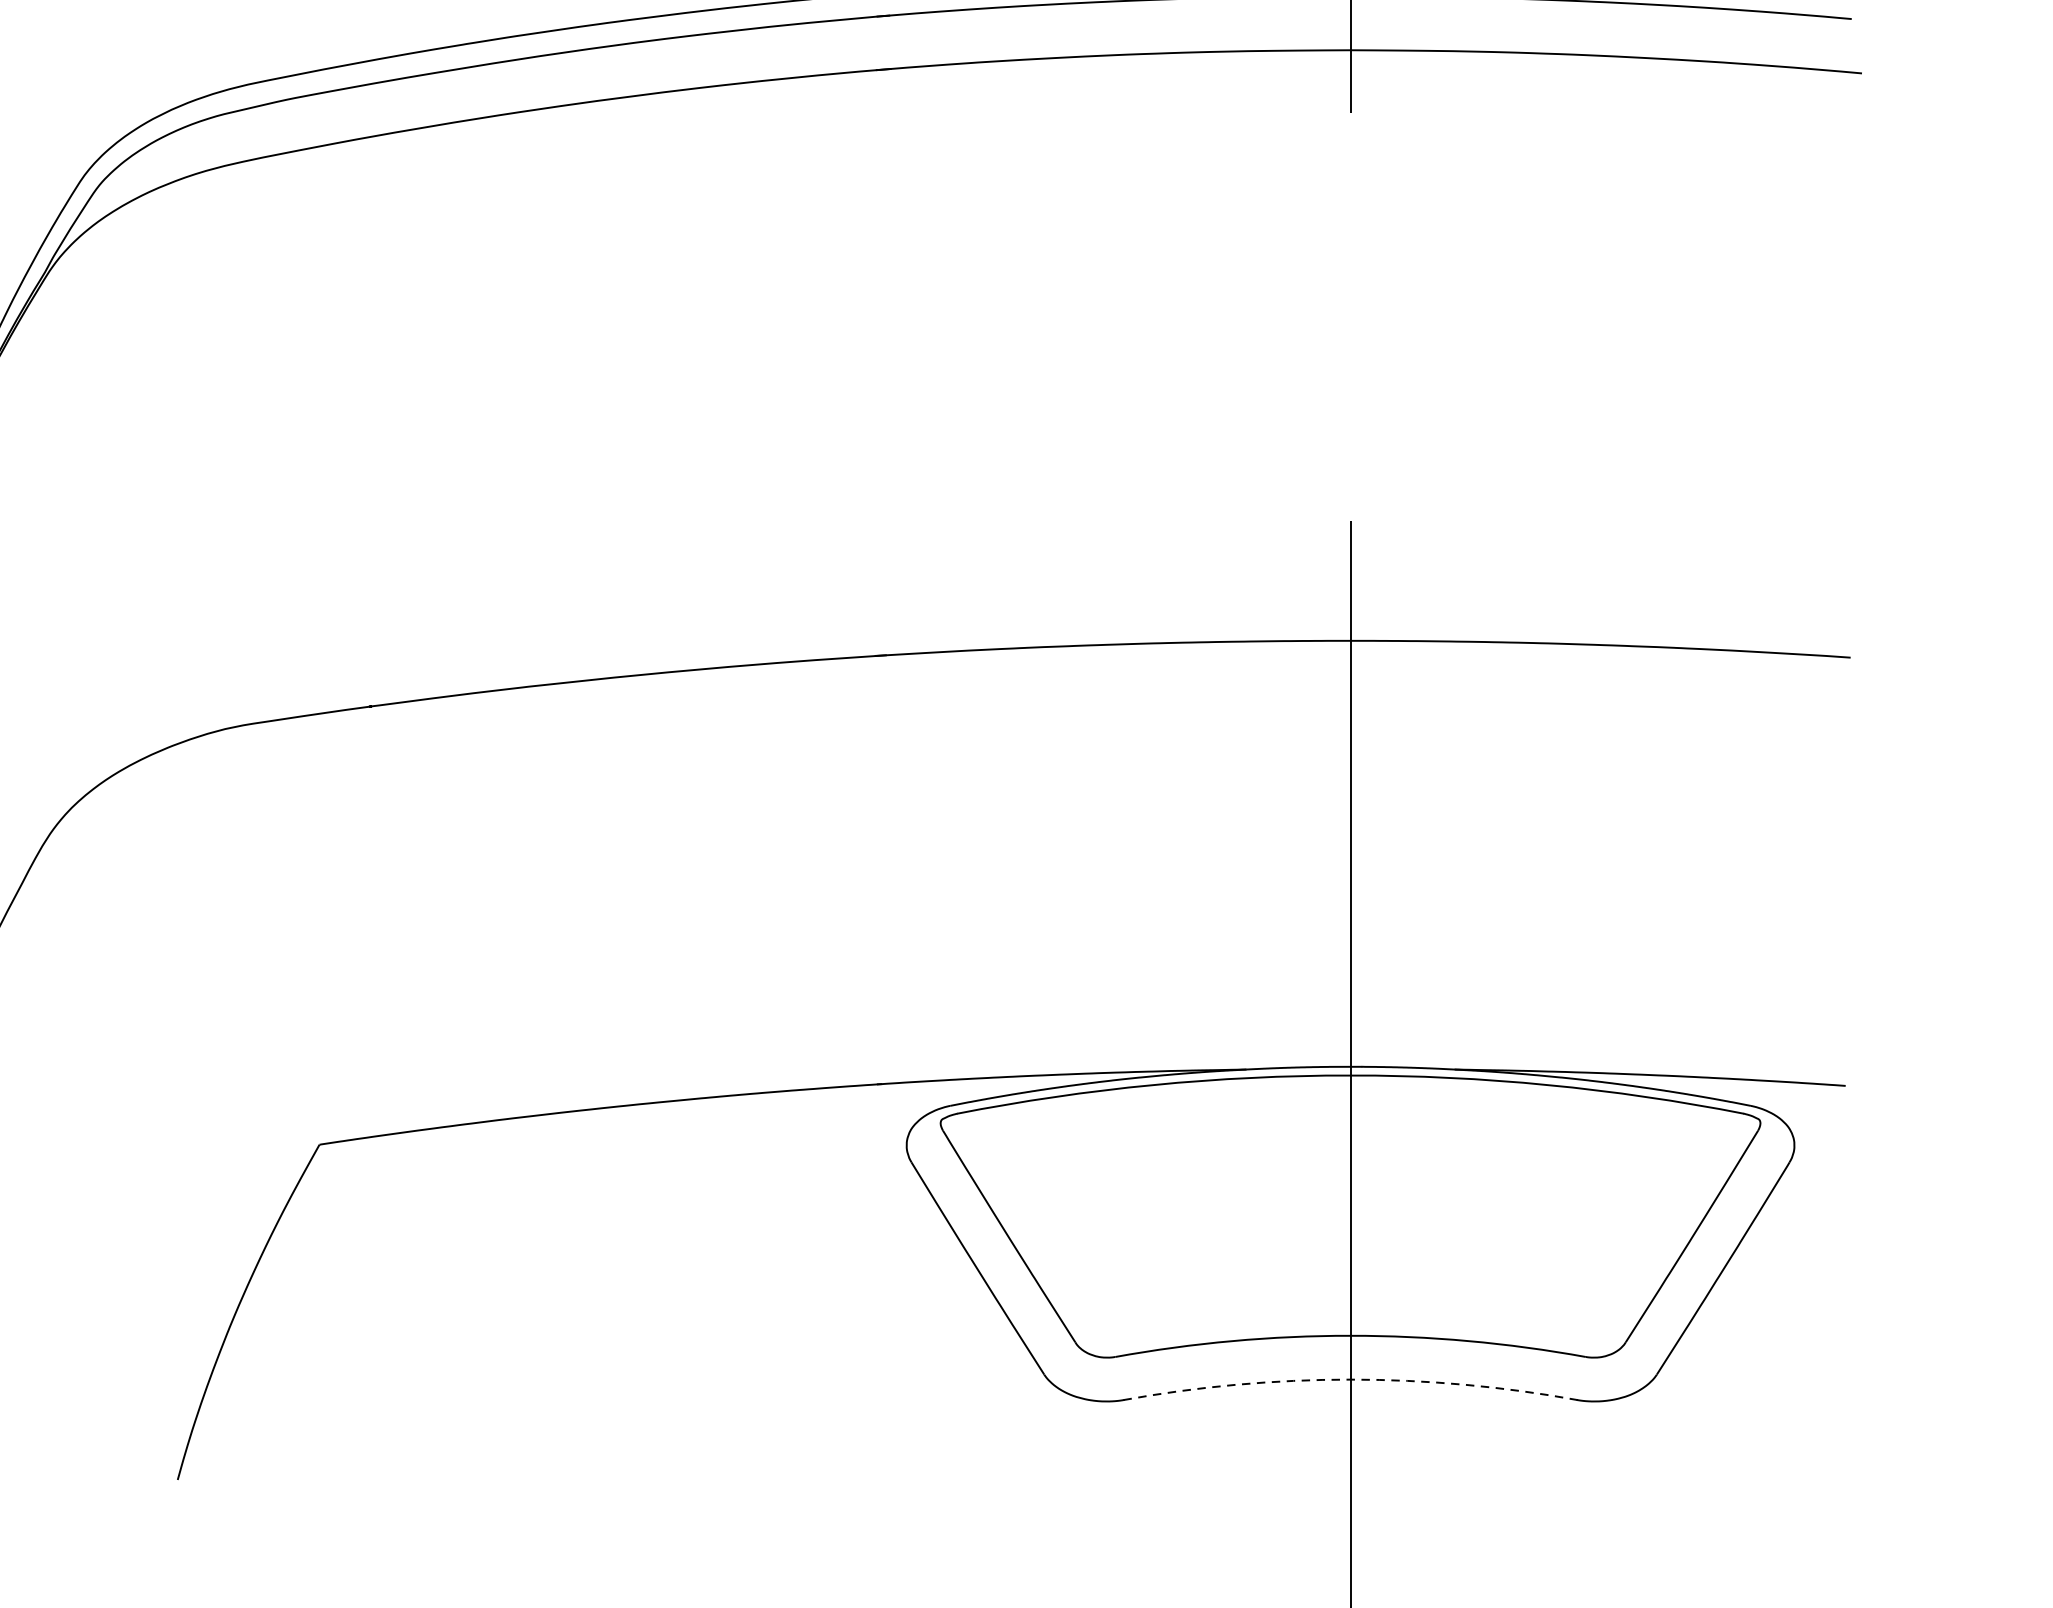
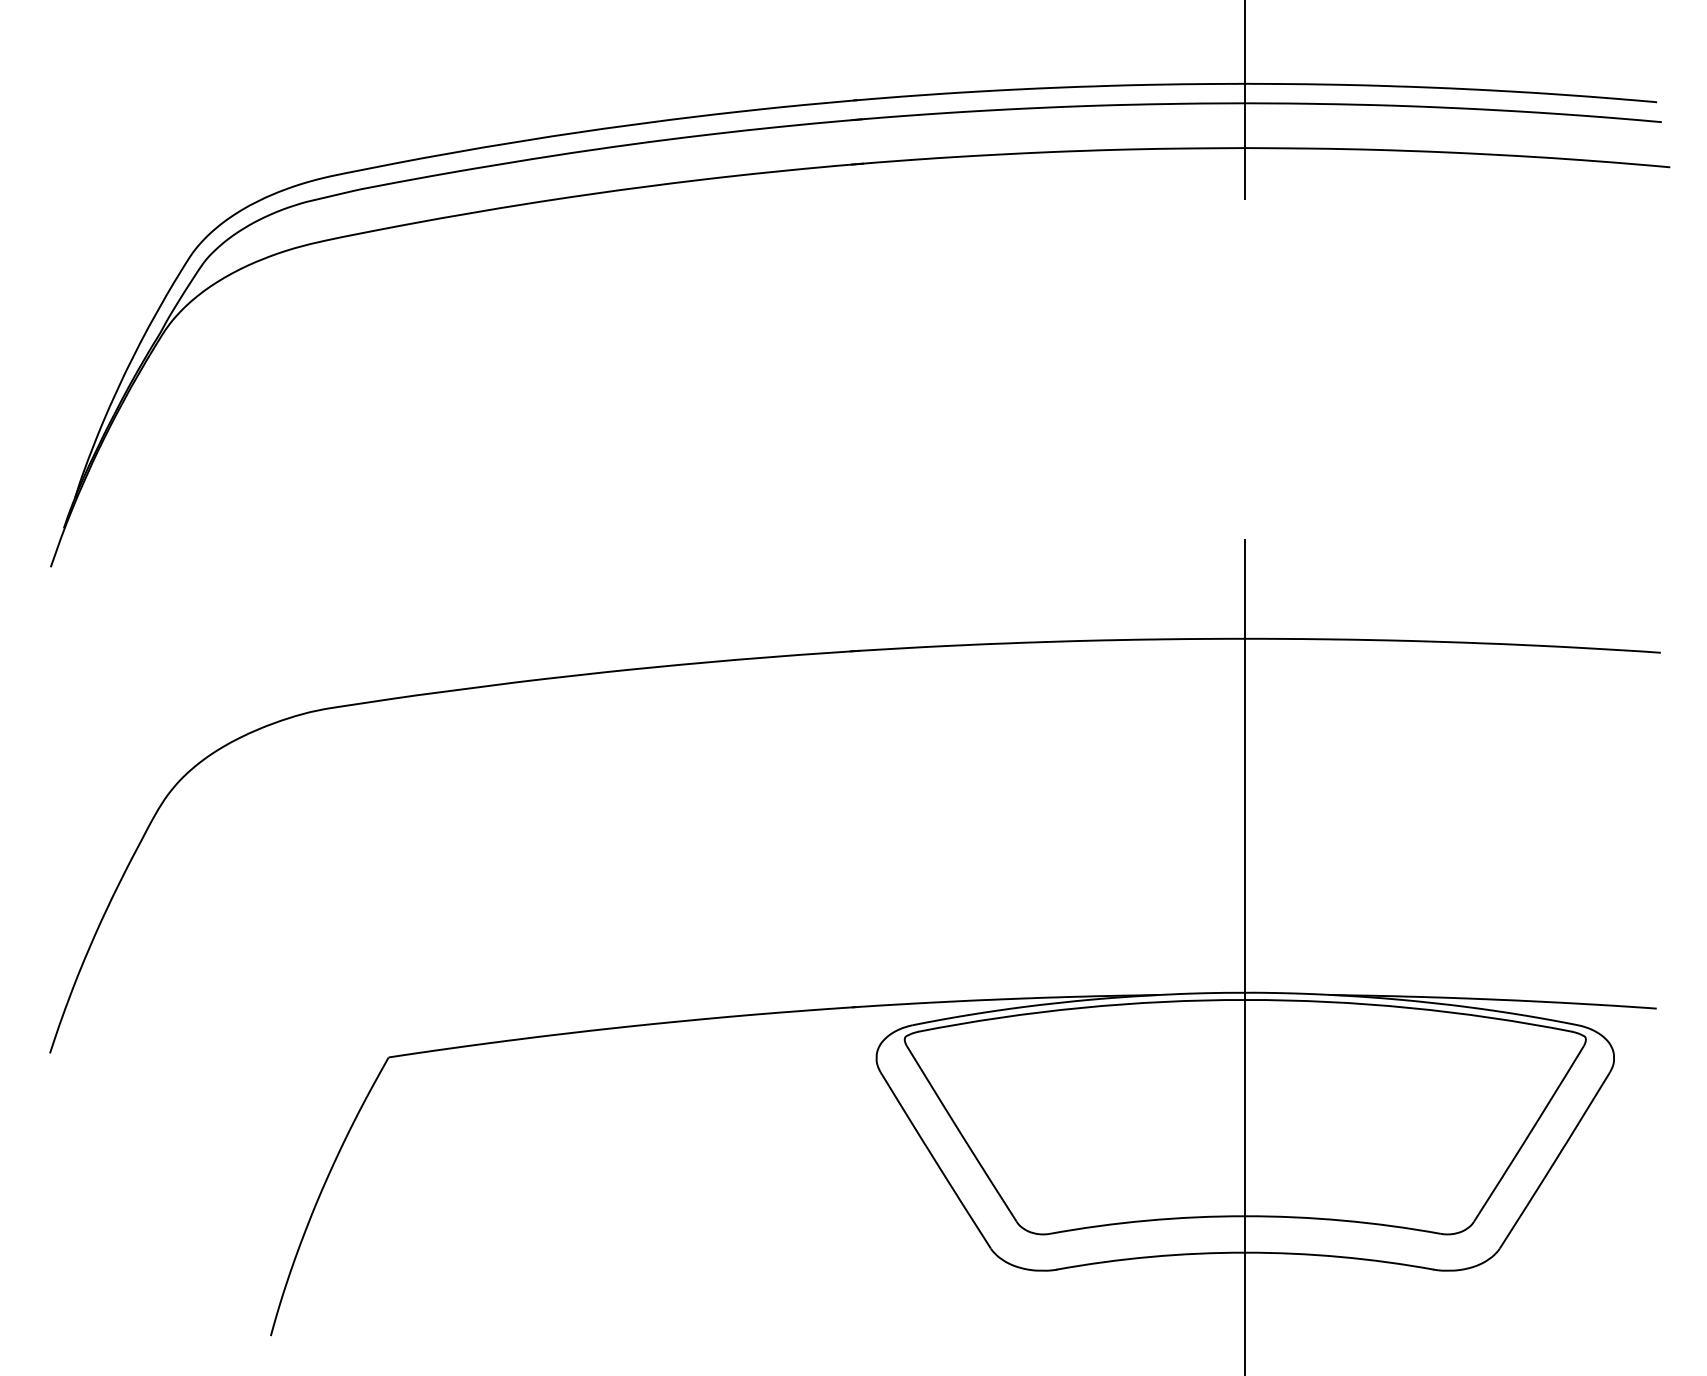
arc: (1350, 1379) -> (1245, 1252), dashed -> solid

